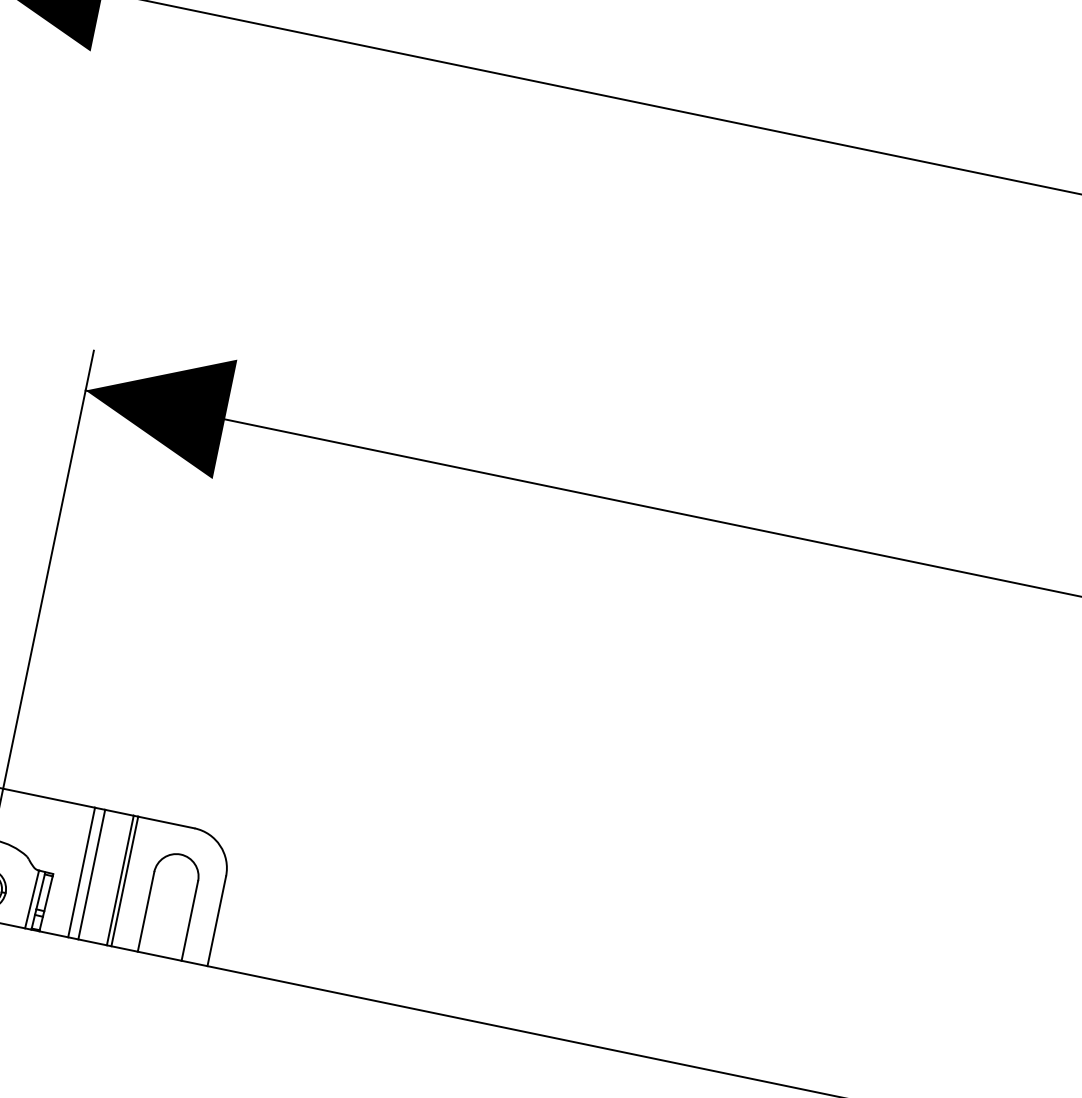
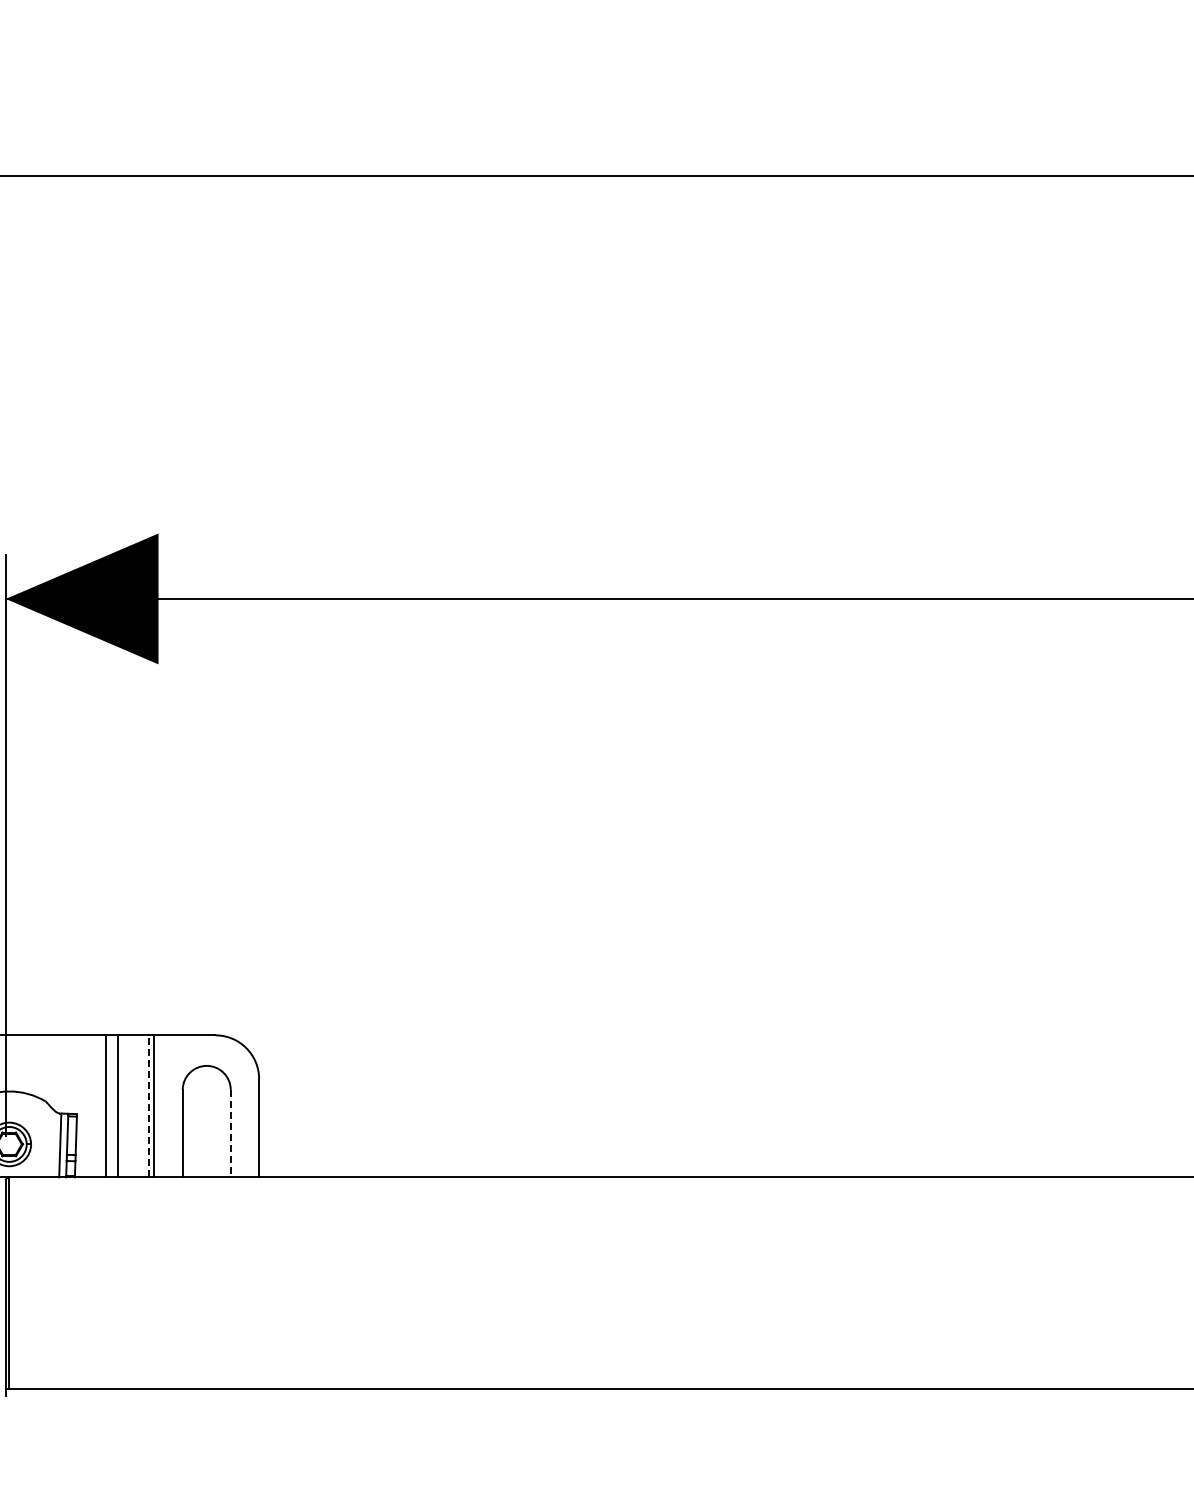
line: (120, 879) -> (148, 1105), solid -> dashed
line: (189, 920) -> (230, 1133), solid -> dashed

